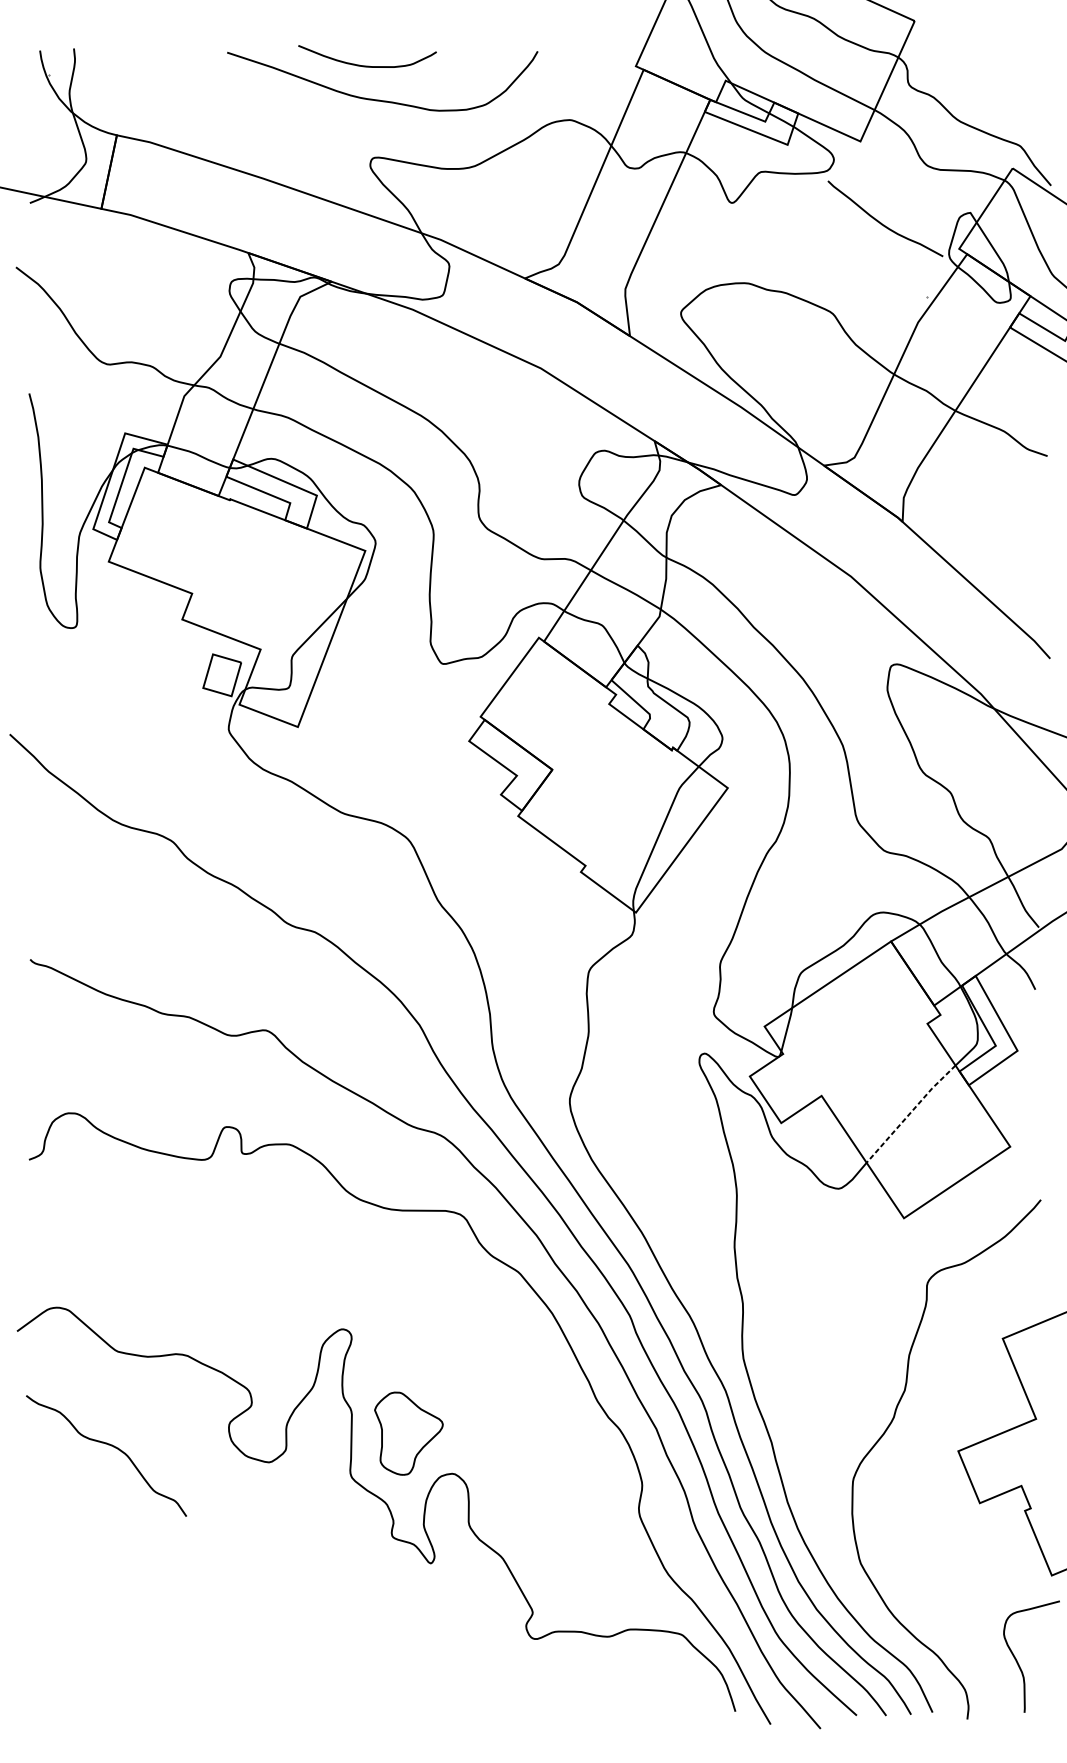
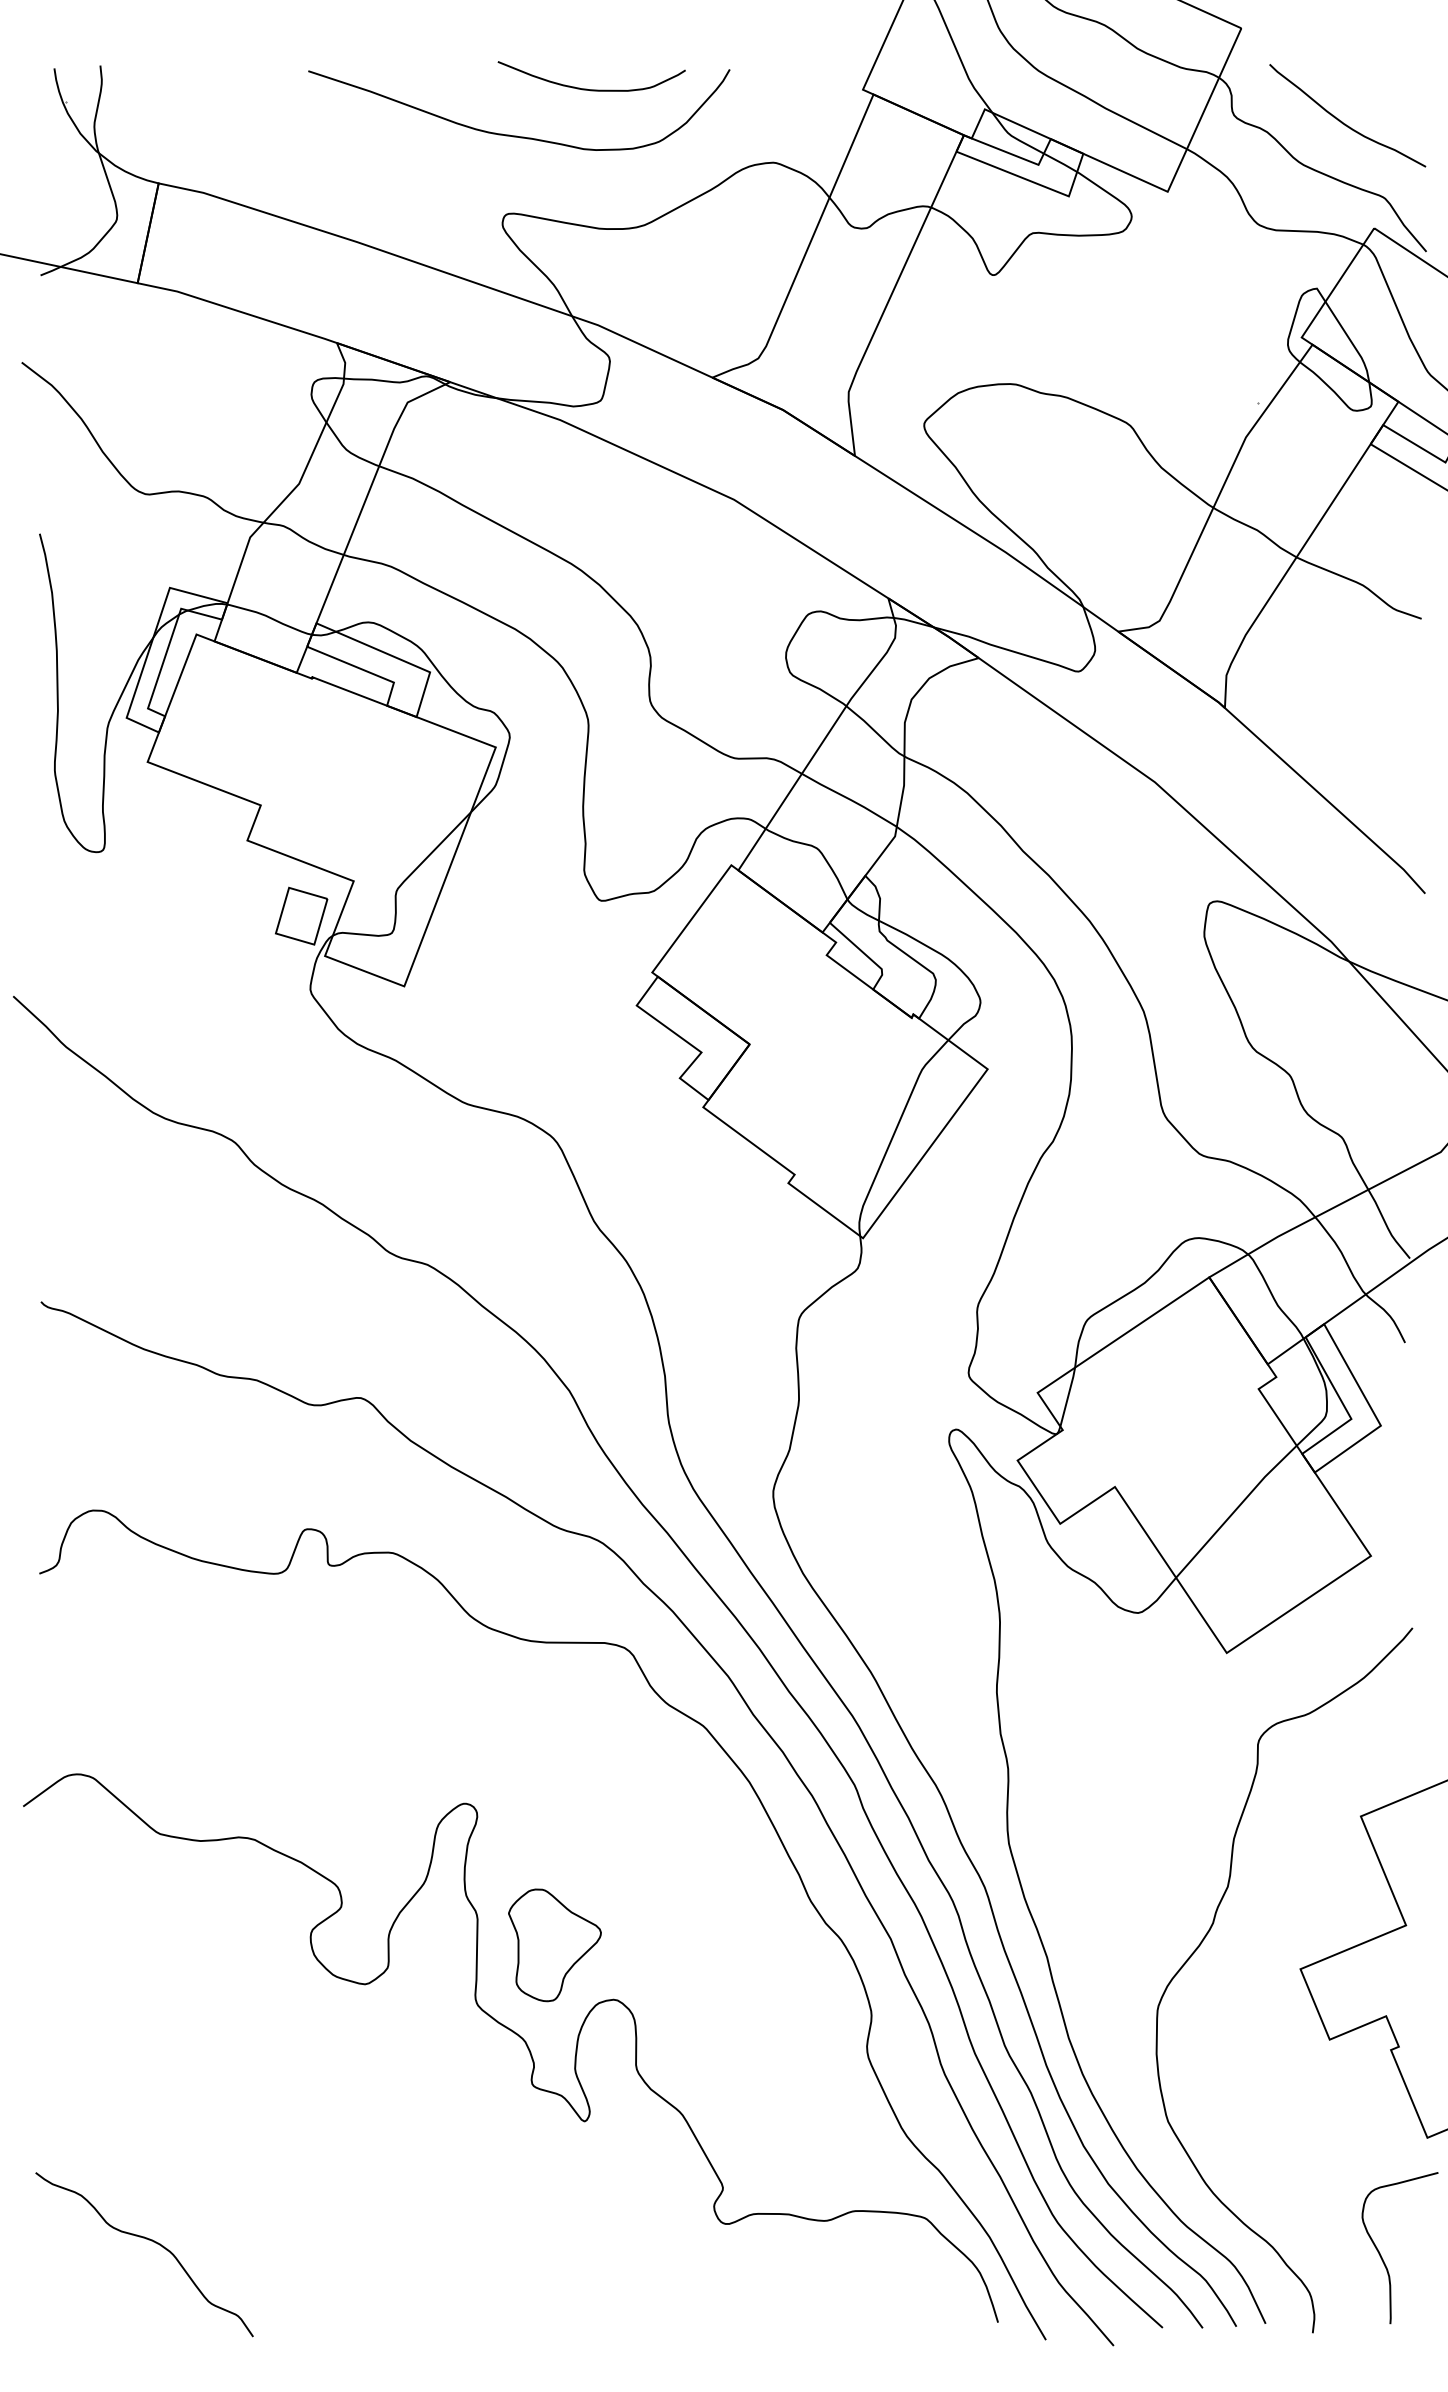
curve: (364, 65) -> (587, 88), moved
curve: (880, 222) -> (1341, 120), moved
line: (910, 1113) -> (1235, 1510), dashed -> solid
curve: (109, 1445) -> (148, 2240), moved

